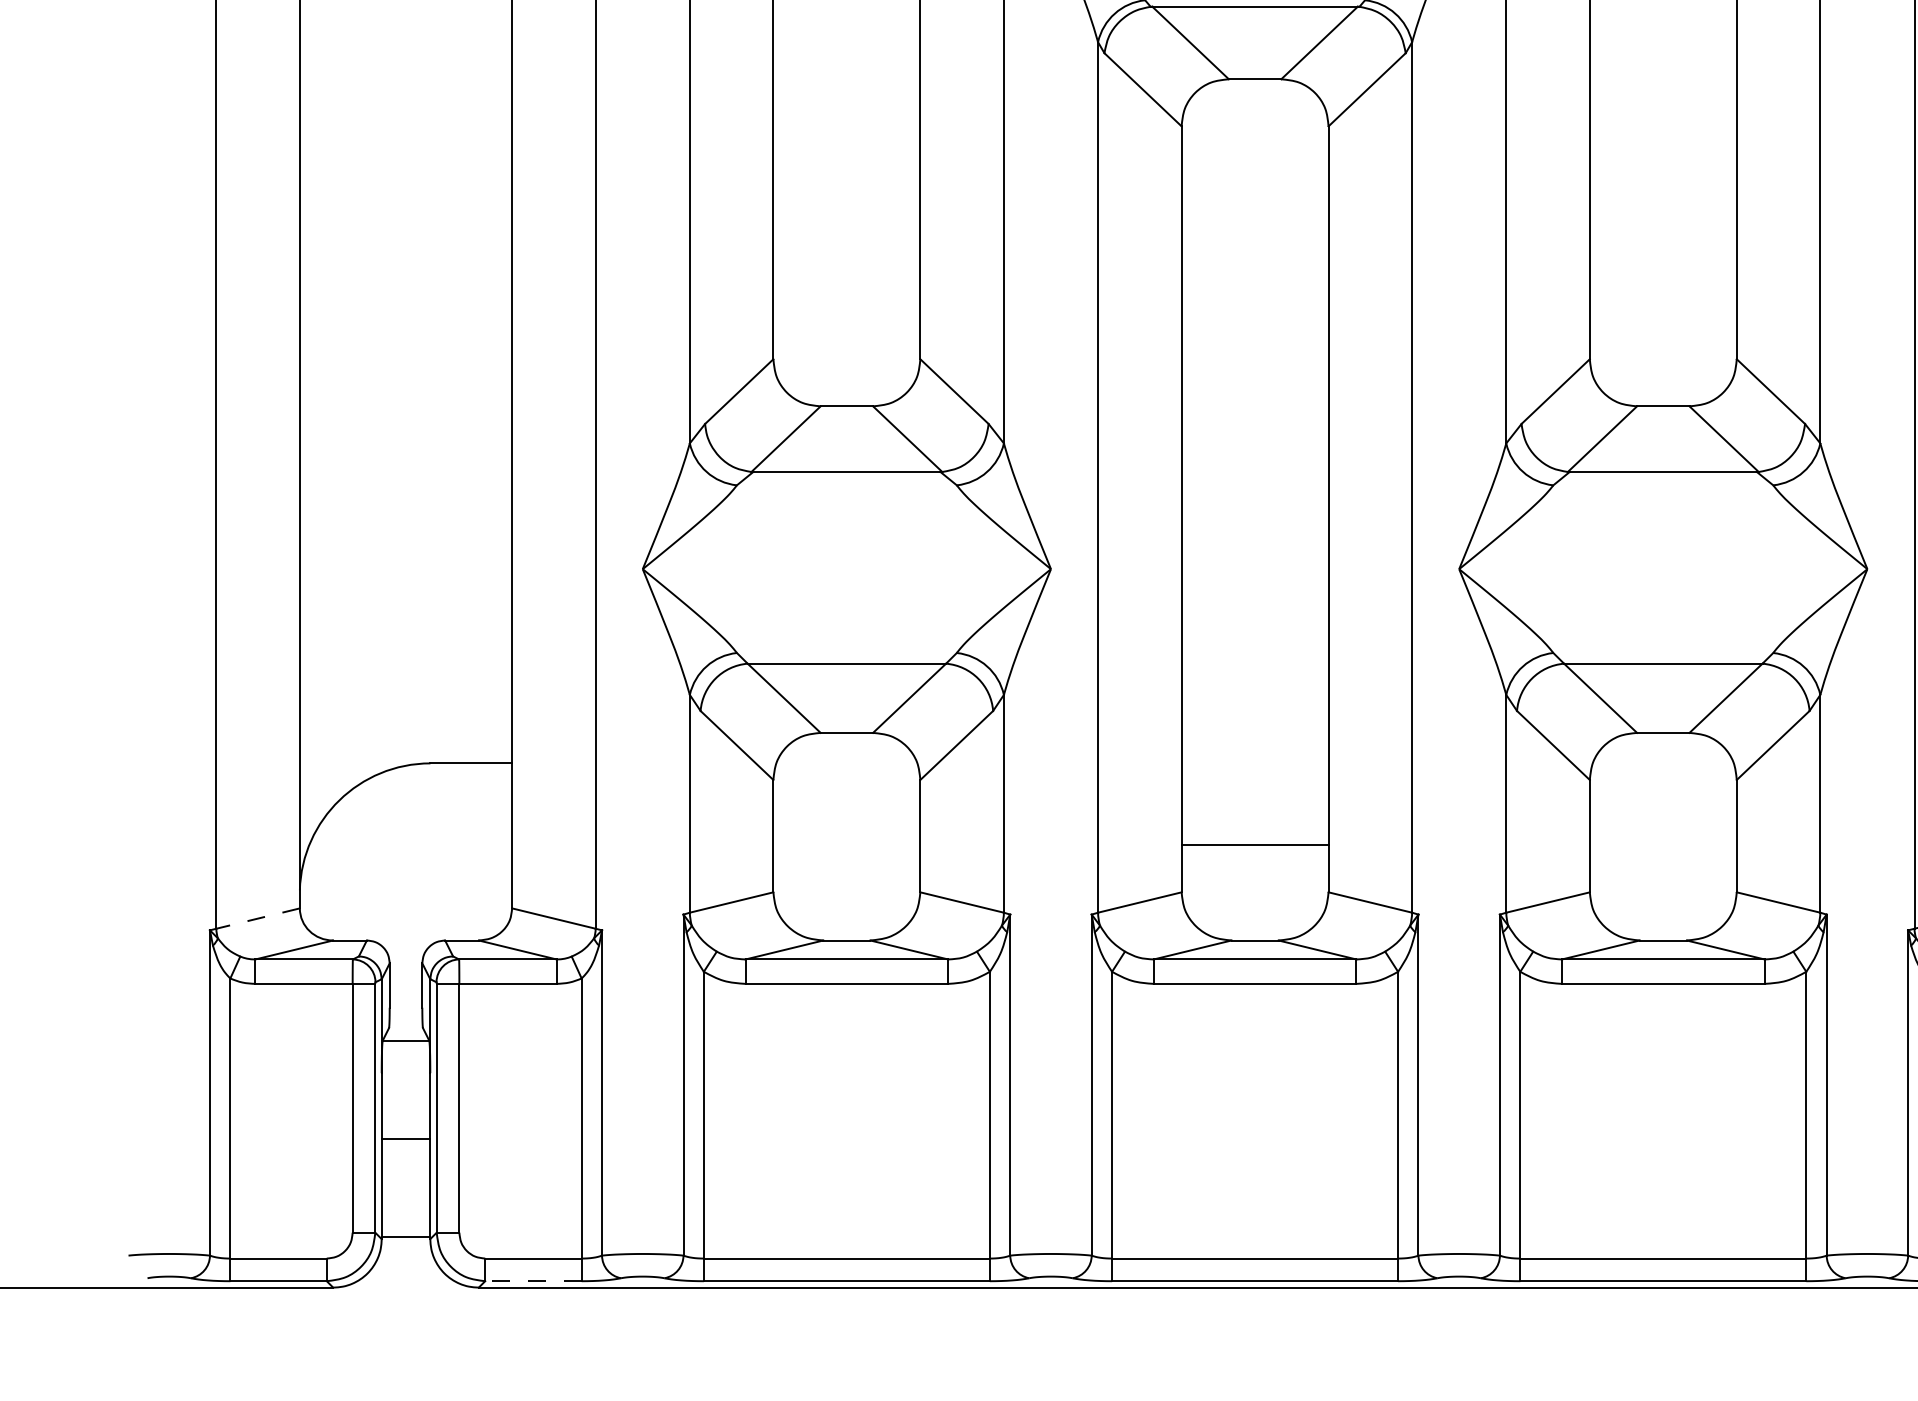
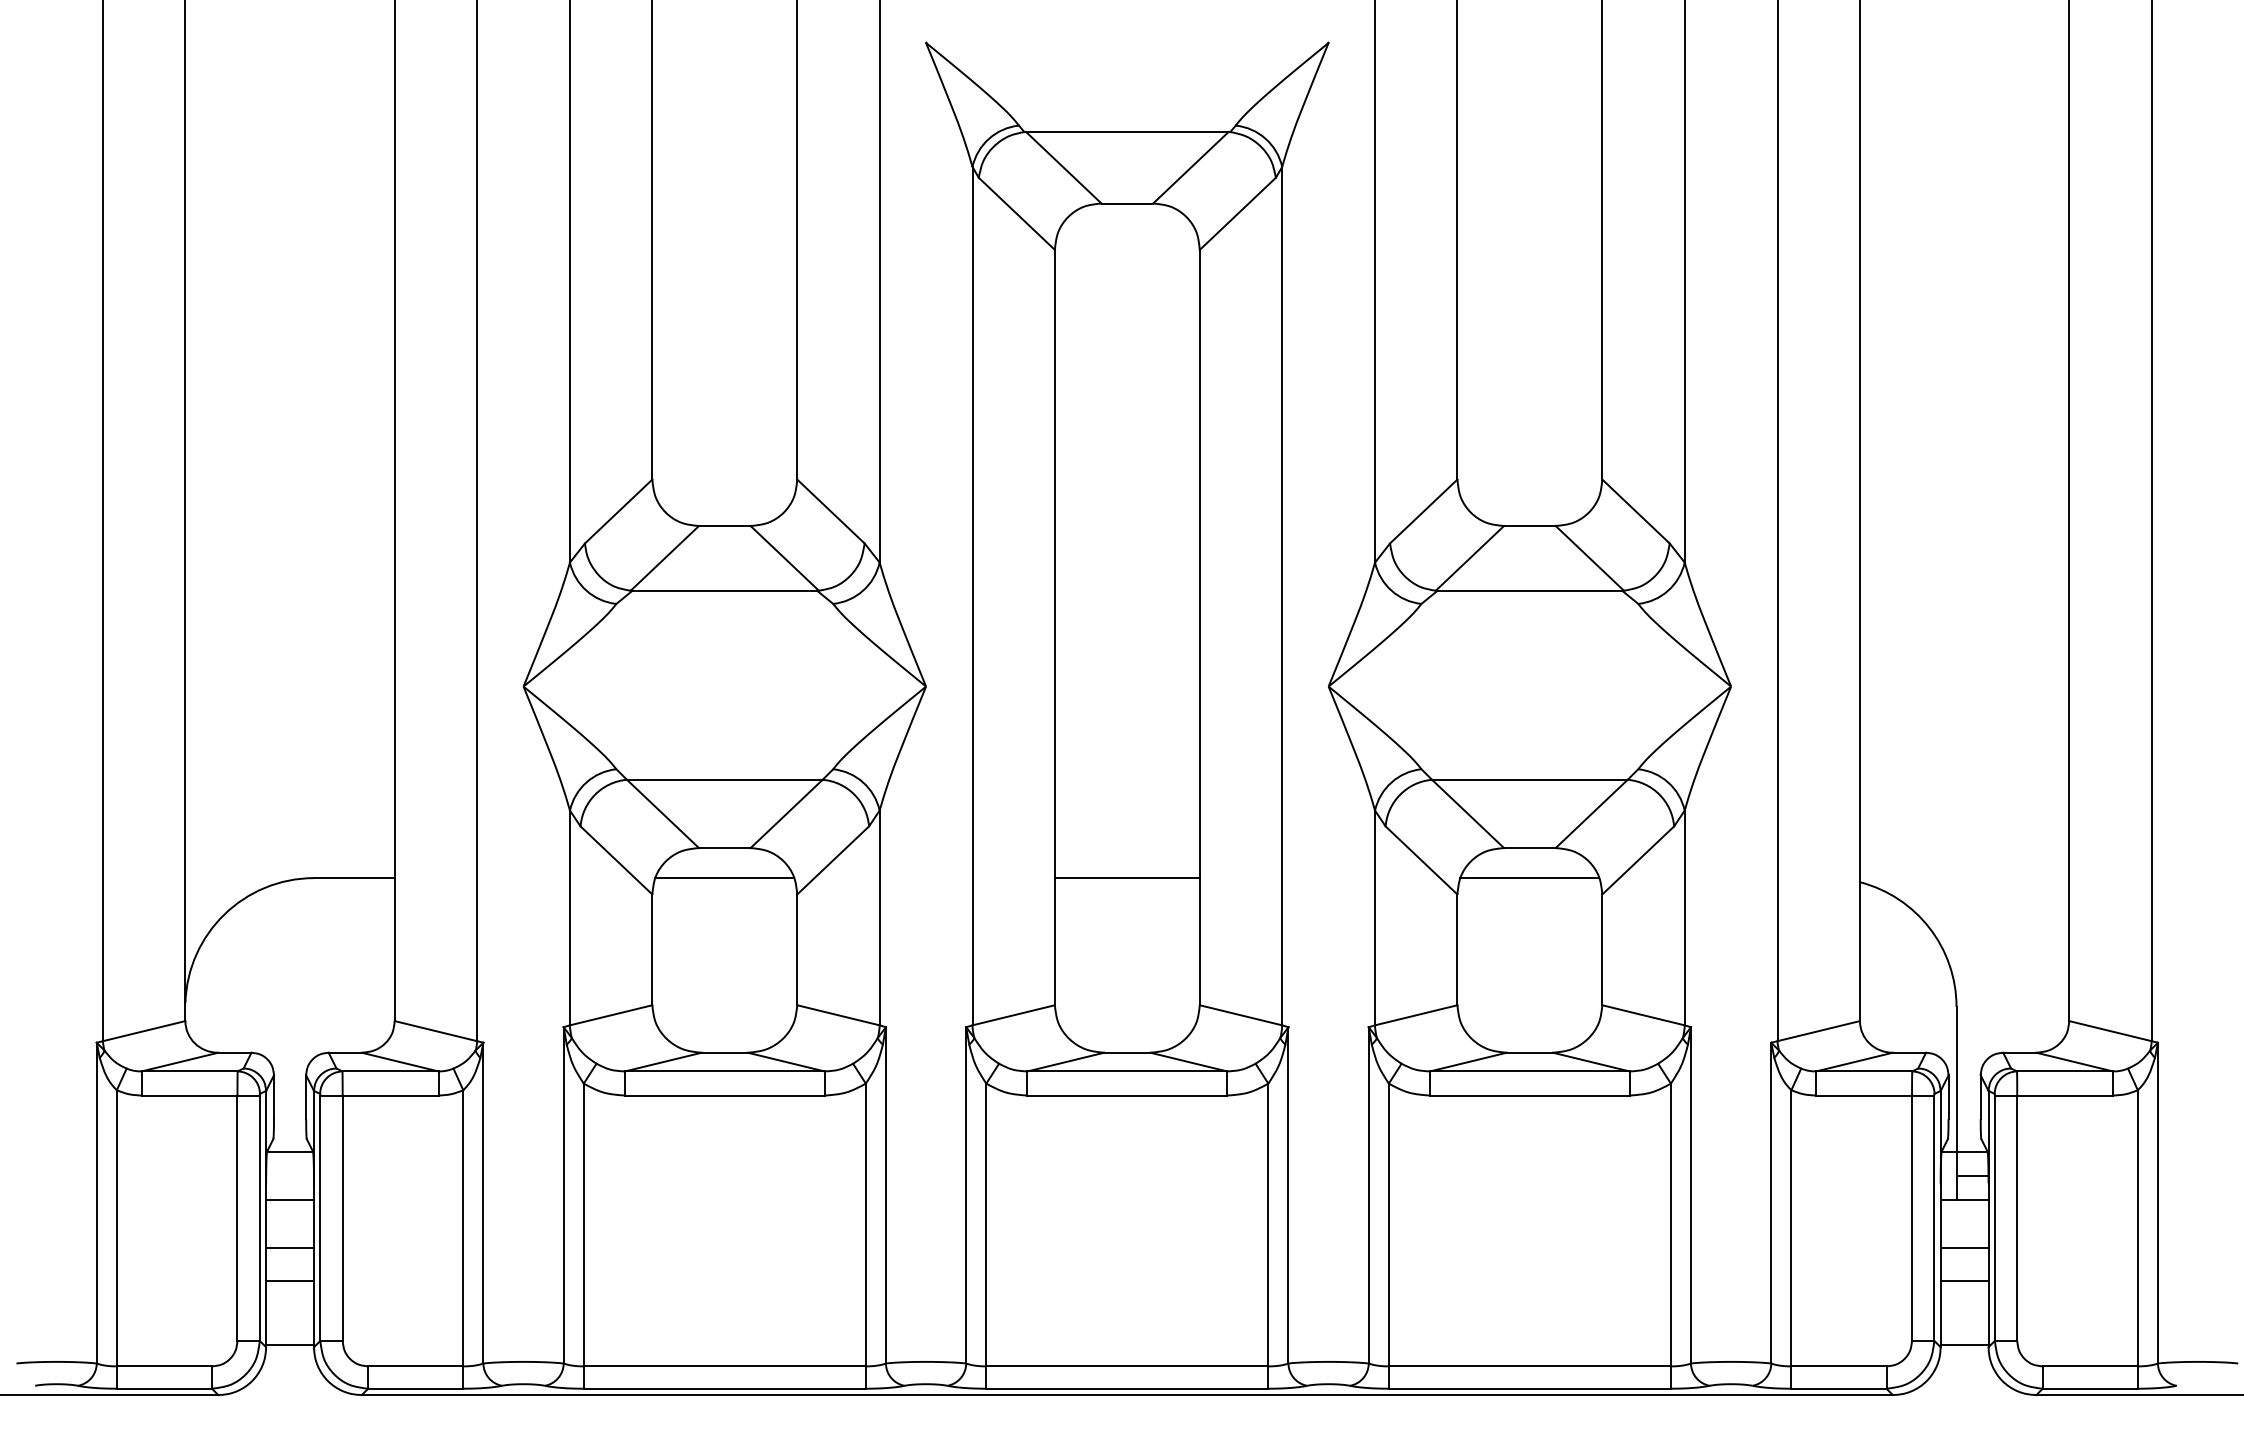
line: (846, 763) -> (724, 878), added
line: (1662, 763) -> (1529, 878), added
line: (1254, 844) -> (1126, 878), moved
line: (257, 918) -> (143, 1031), dashed -> solid
line: (406, 1090) -> (290, 1200), added
line: (406, 1171) -> (290, 1280), added
line: (533, 1280) -> (415, 1388), dashed -> solid

